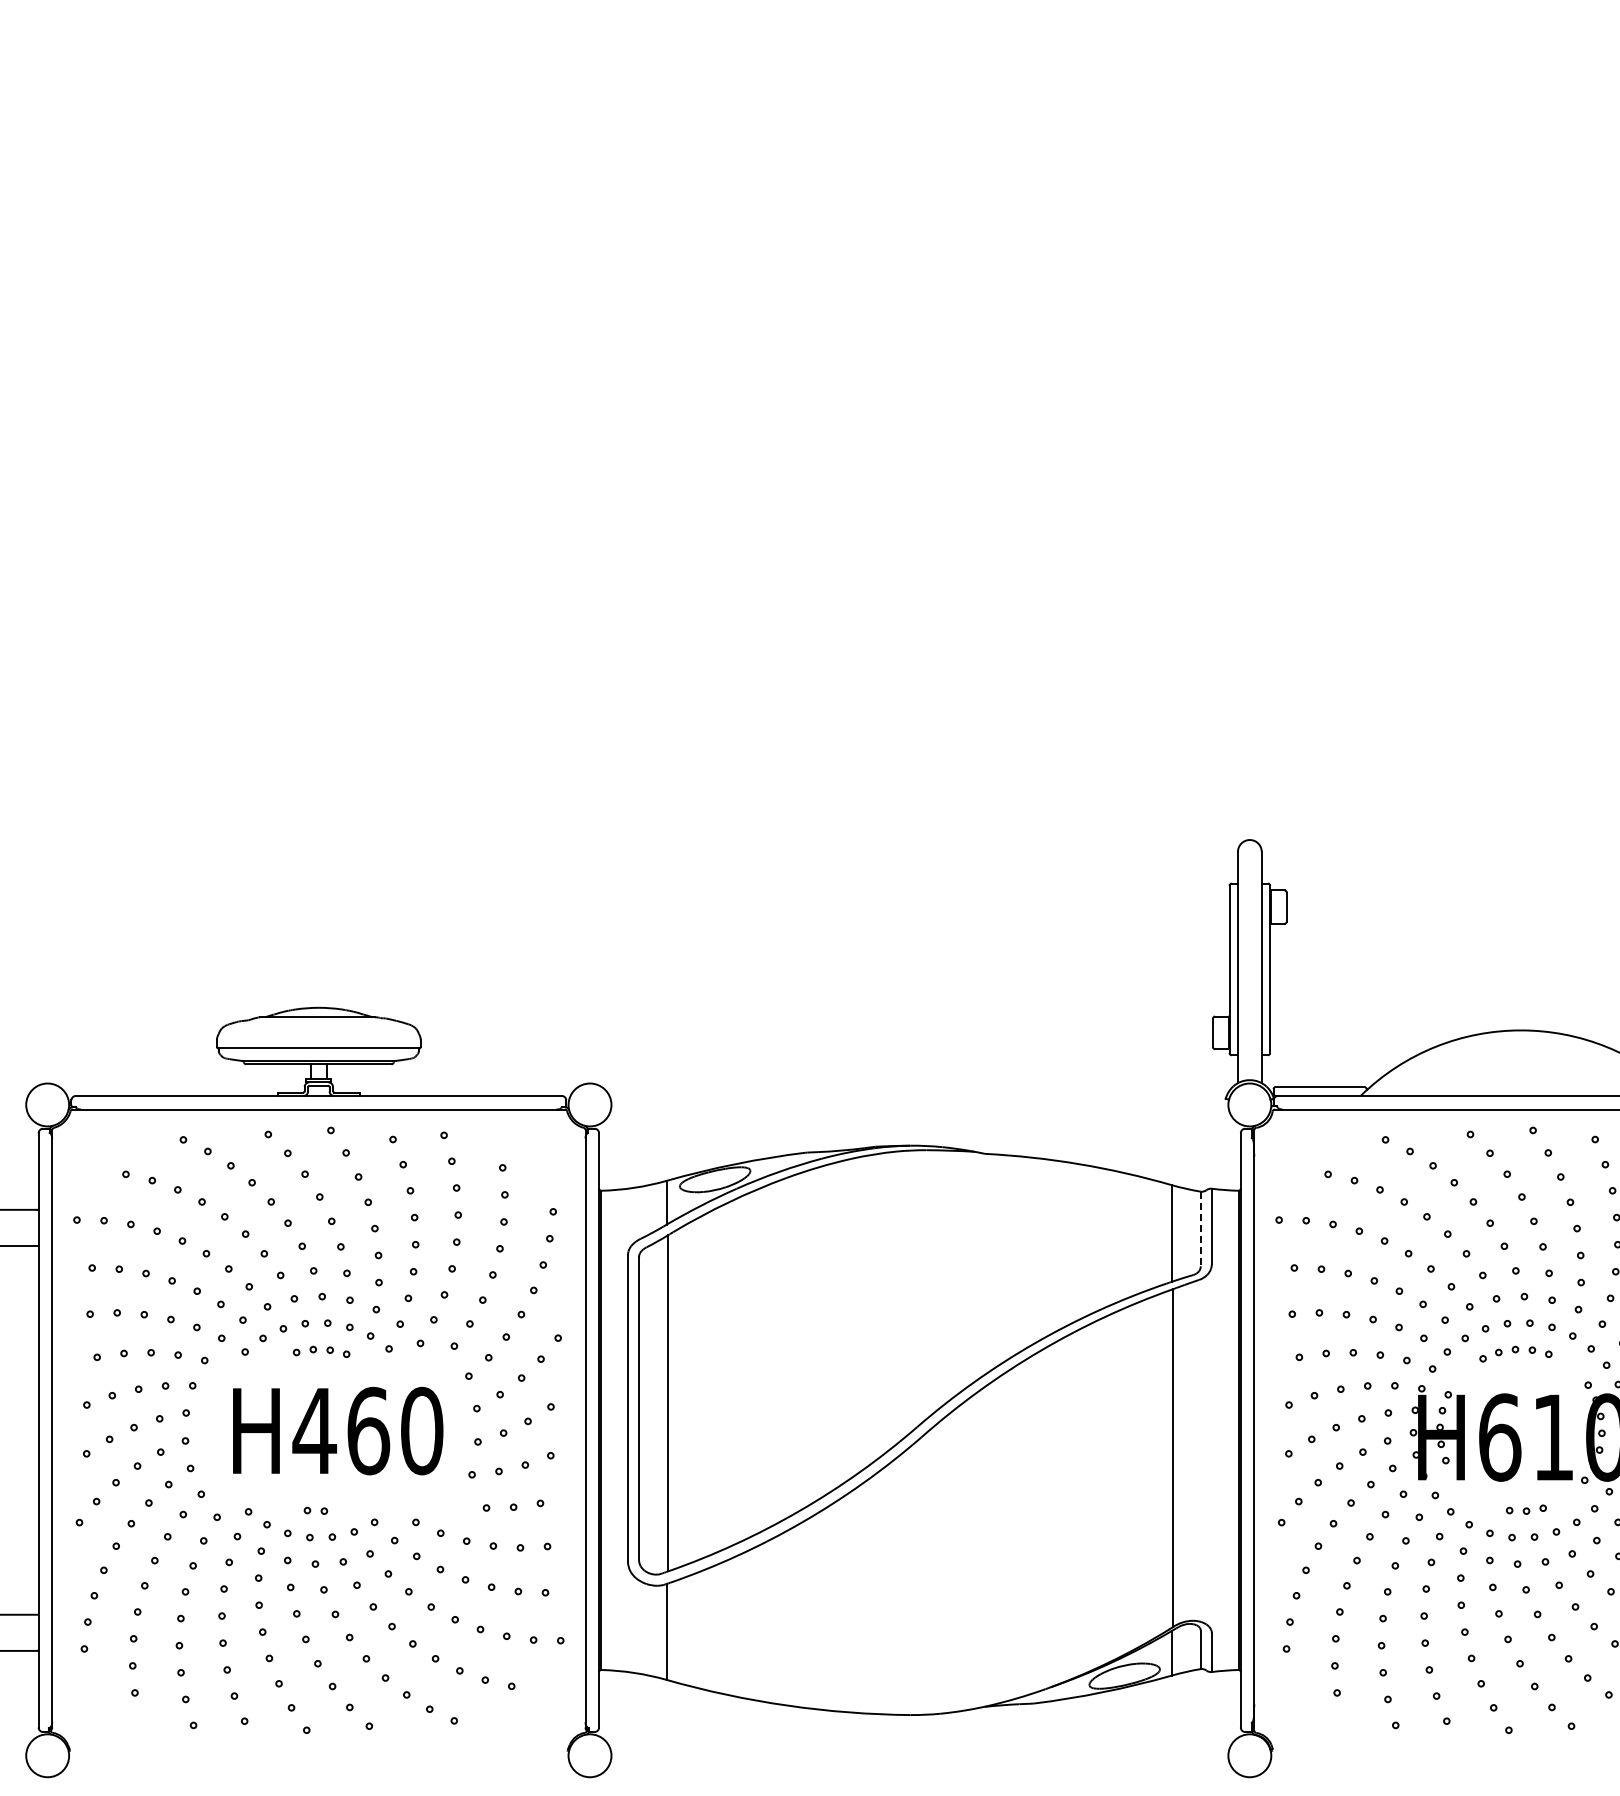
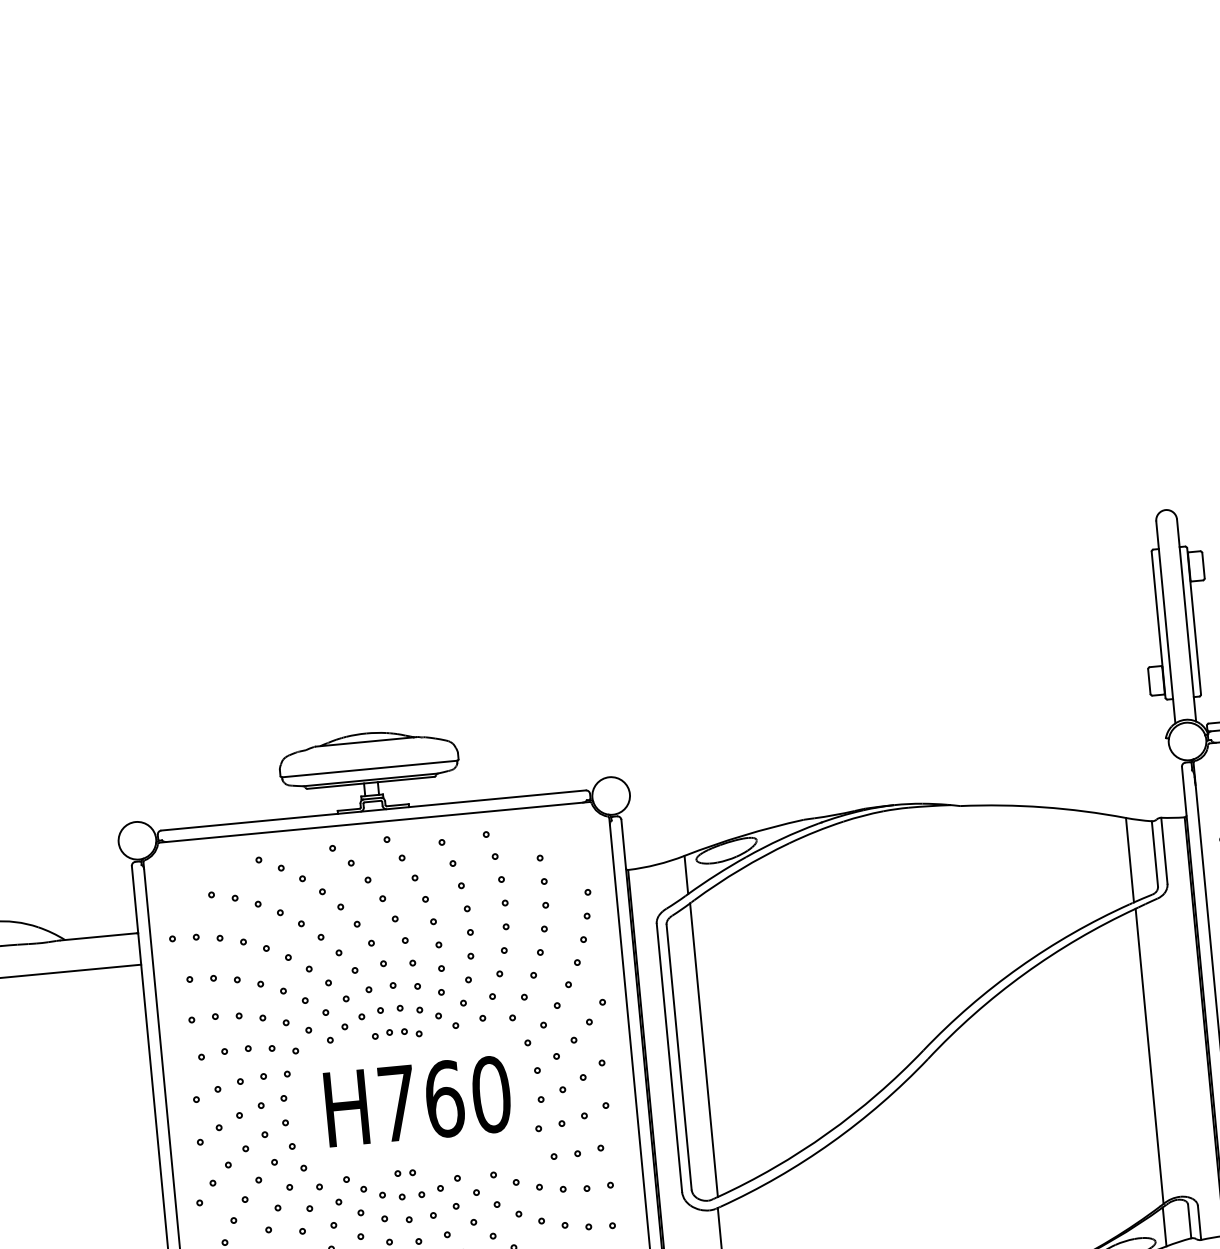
line: (1200, 1229) -> (1154, 854), dashed -> solid
text: (314, 1430) -> (397, 1103), H460 -> H760

